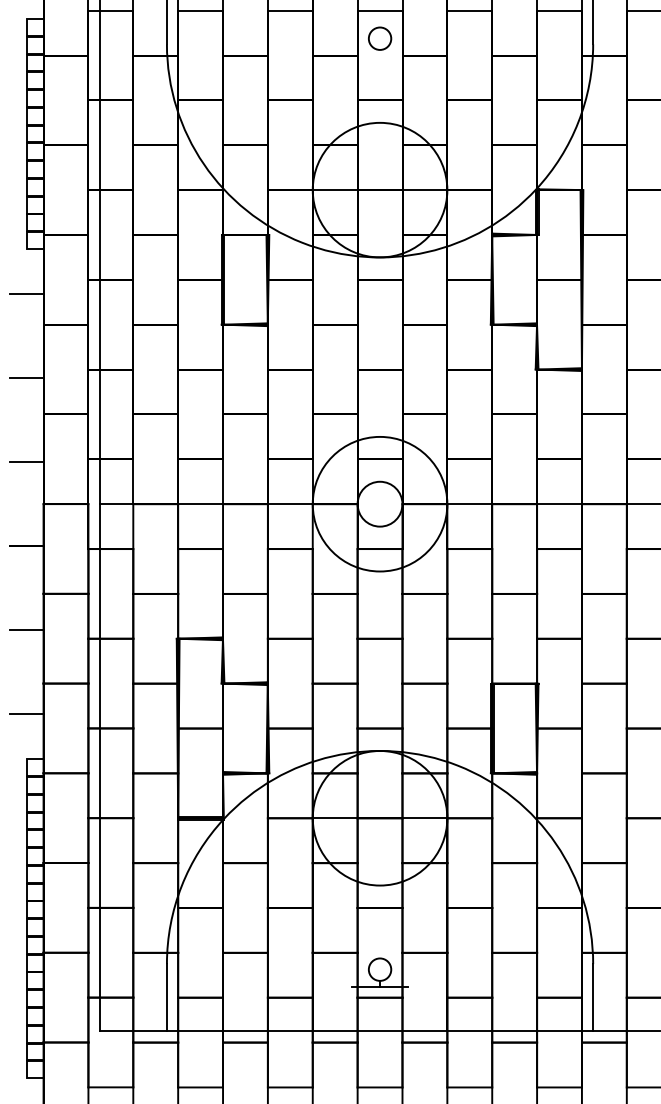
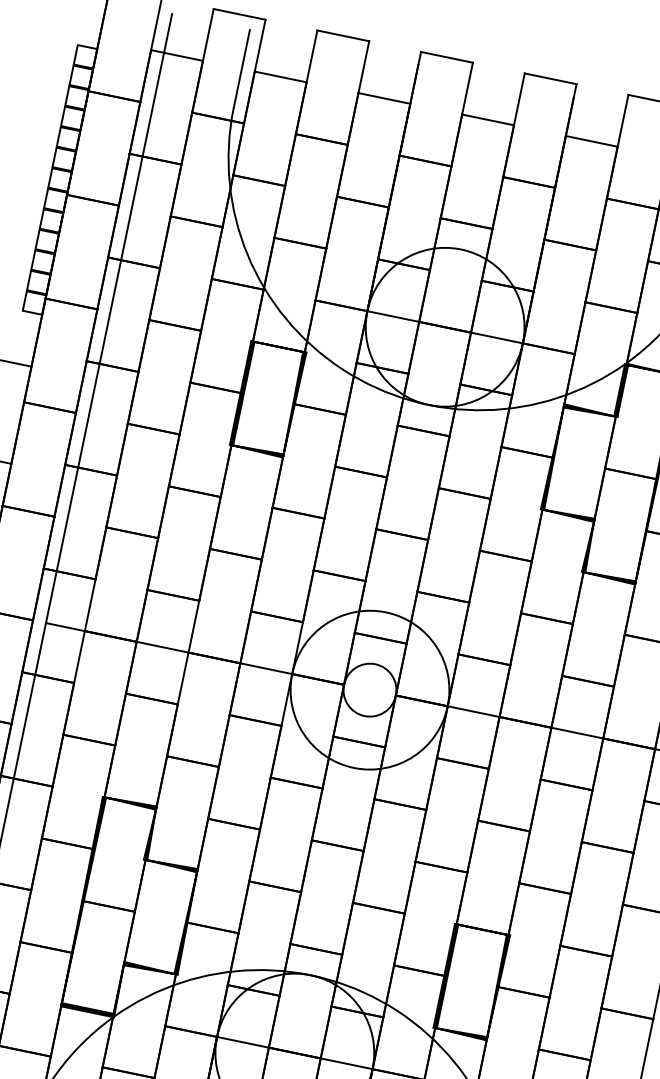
circle: (380, 38) -> (481, 152), removed

